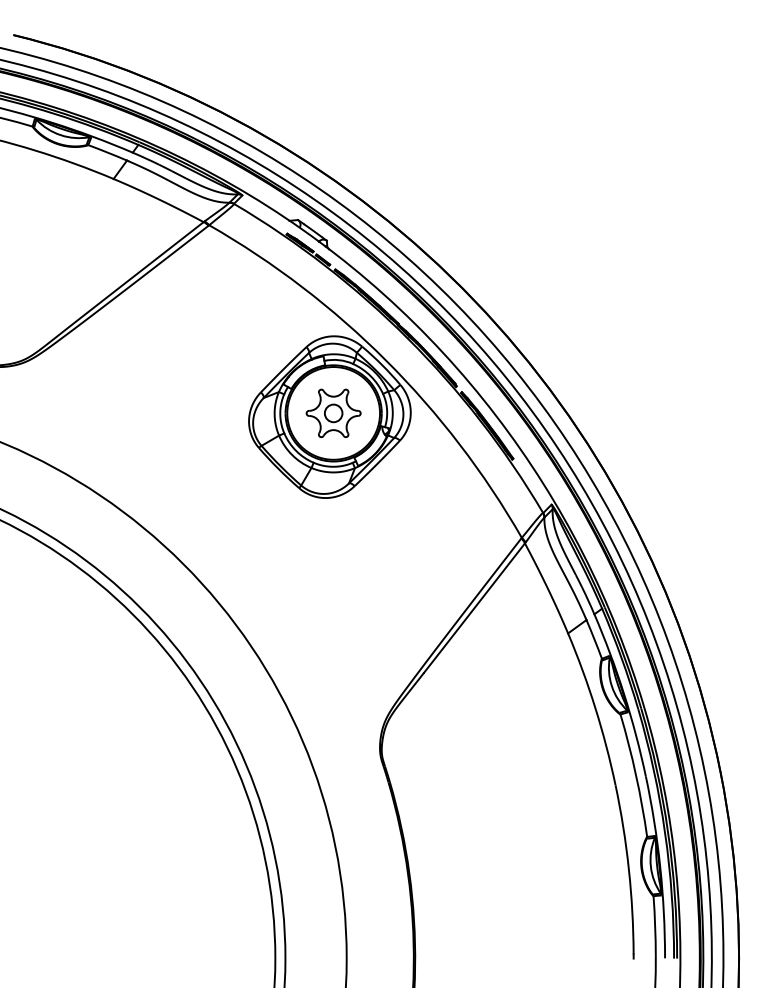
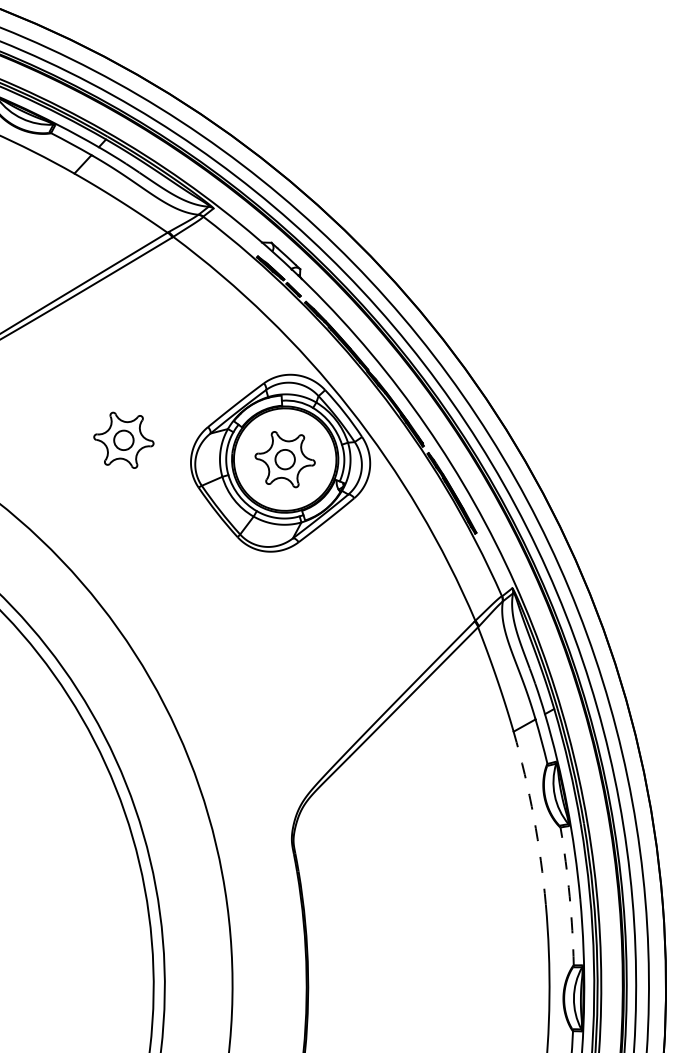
part: (186, 413) -> (123, 440), added
arc: (595, 708) -> (533, 817), solid -> dashed
arc: (636, 775) -> (570, 896), solid -> dashed

